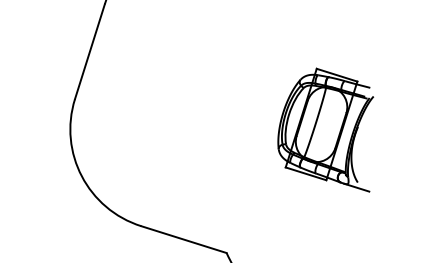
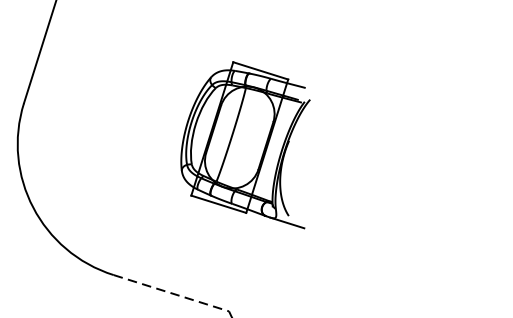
part: (325, 129) -> (245, 144), moved
line: (183, 239) -> (170, 293), solid -> dashed

